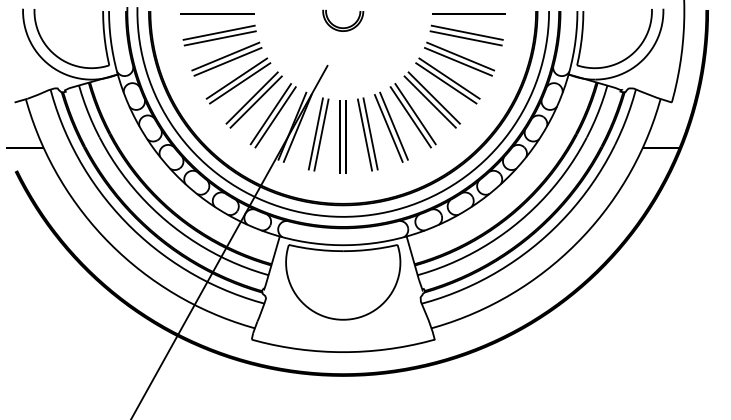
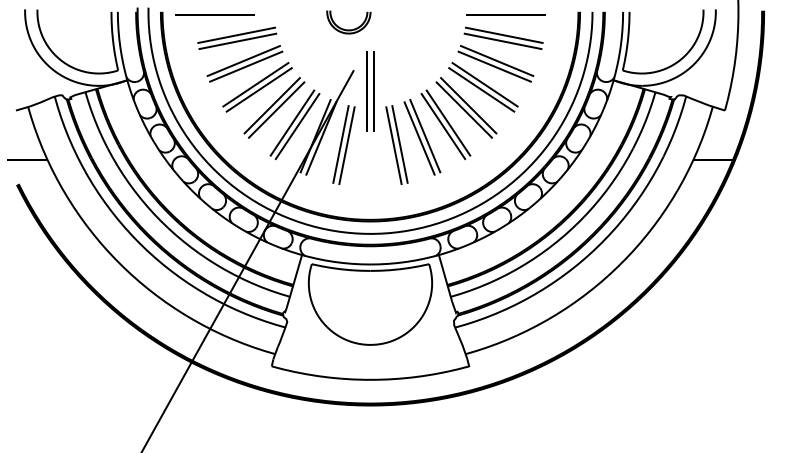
line: (217, 13) -> (215, 14), moved
part: (343, 27) -> (349, 29), moved
part: (342, 136) -> (369, 91), moved

